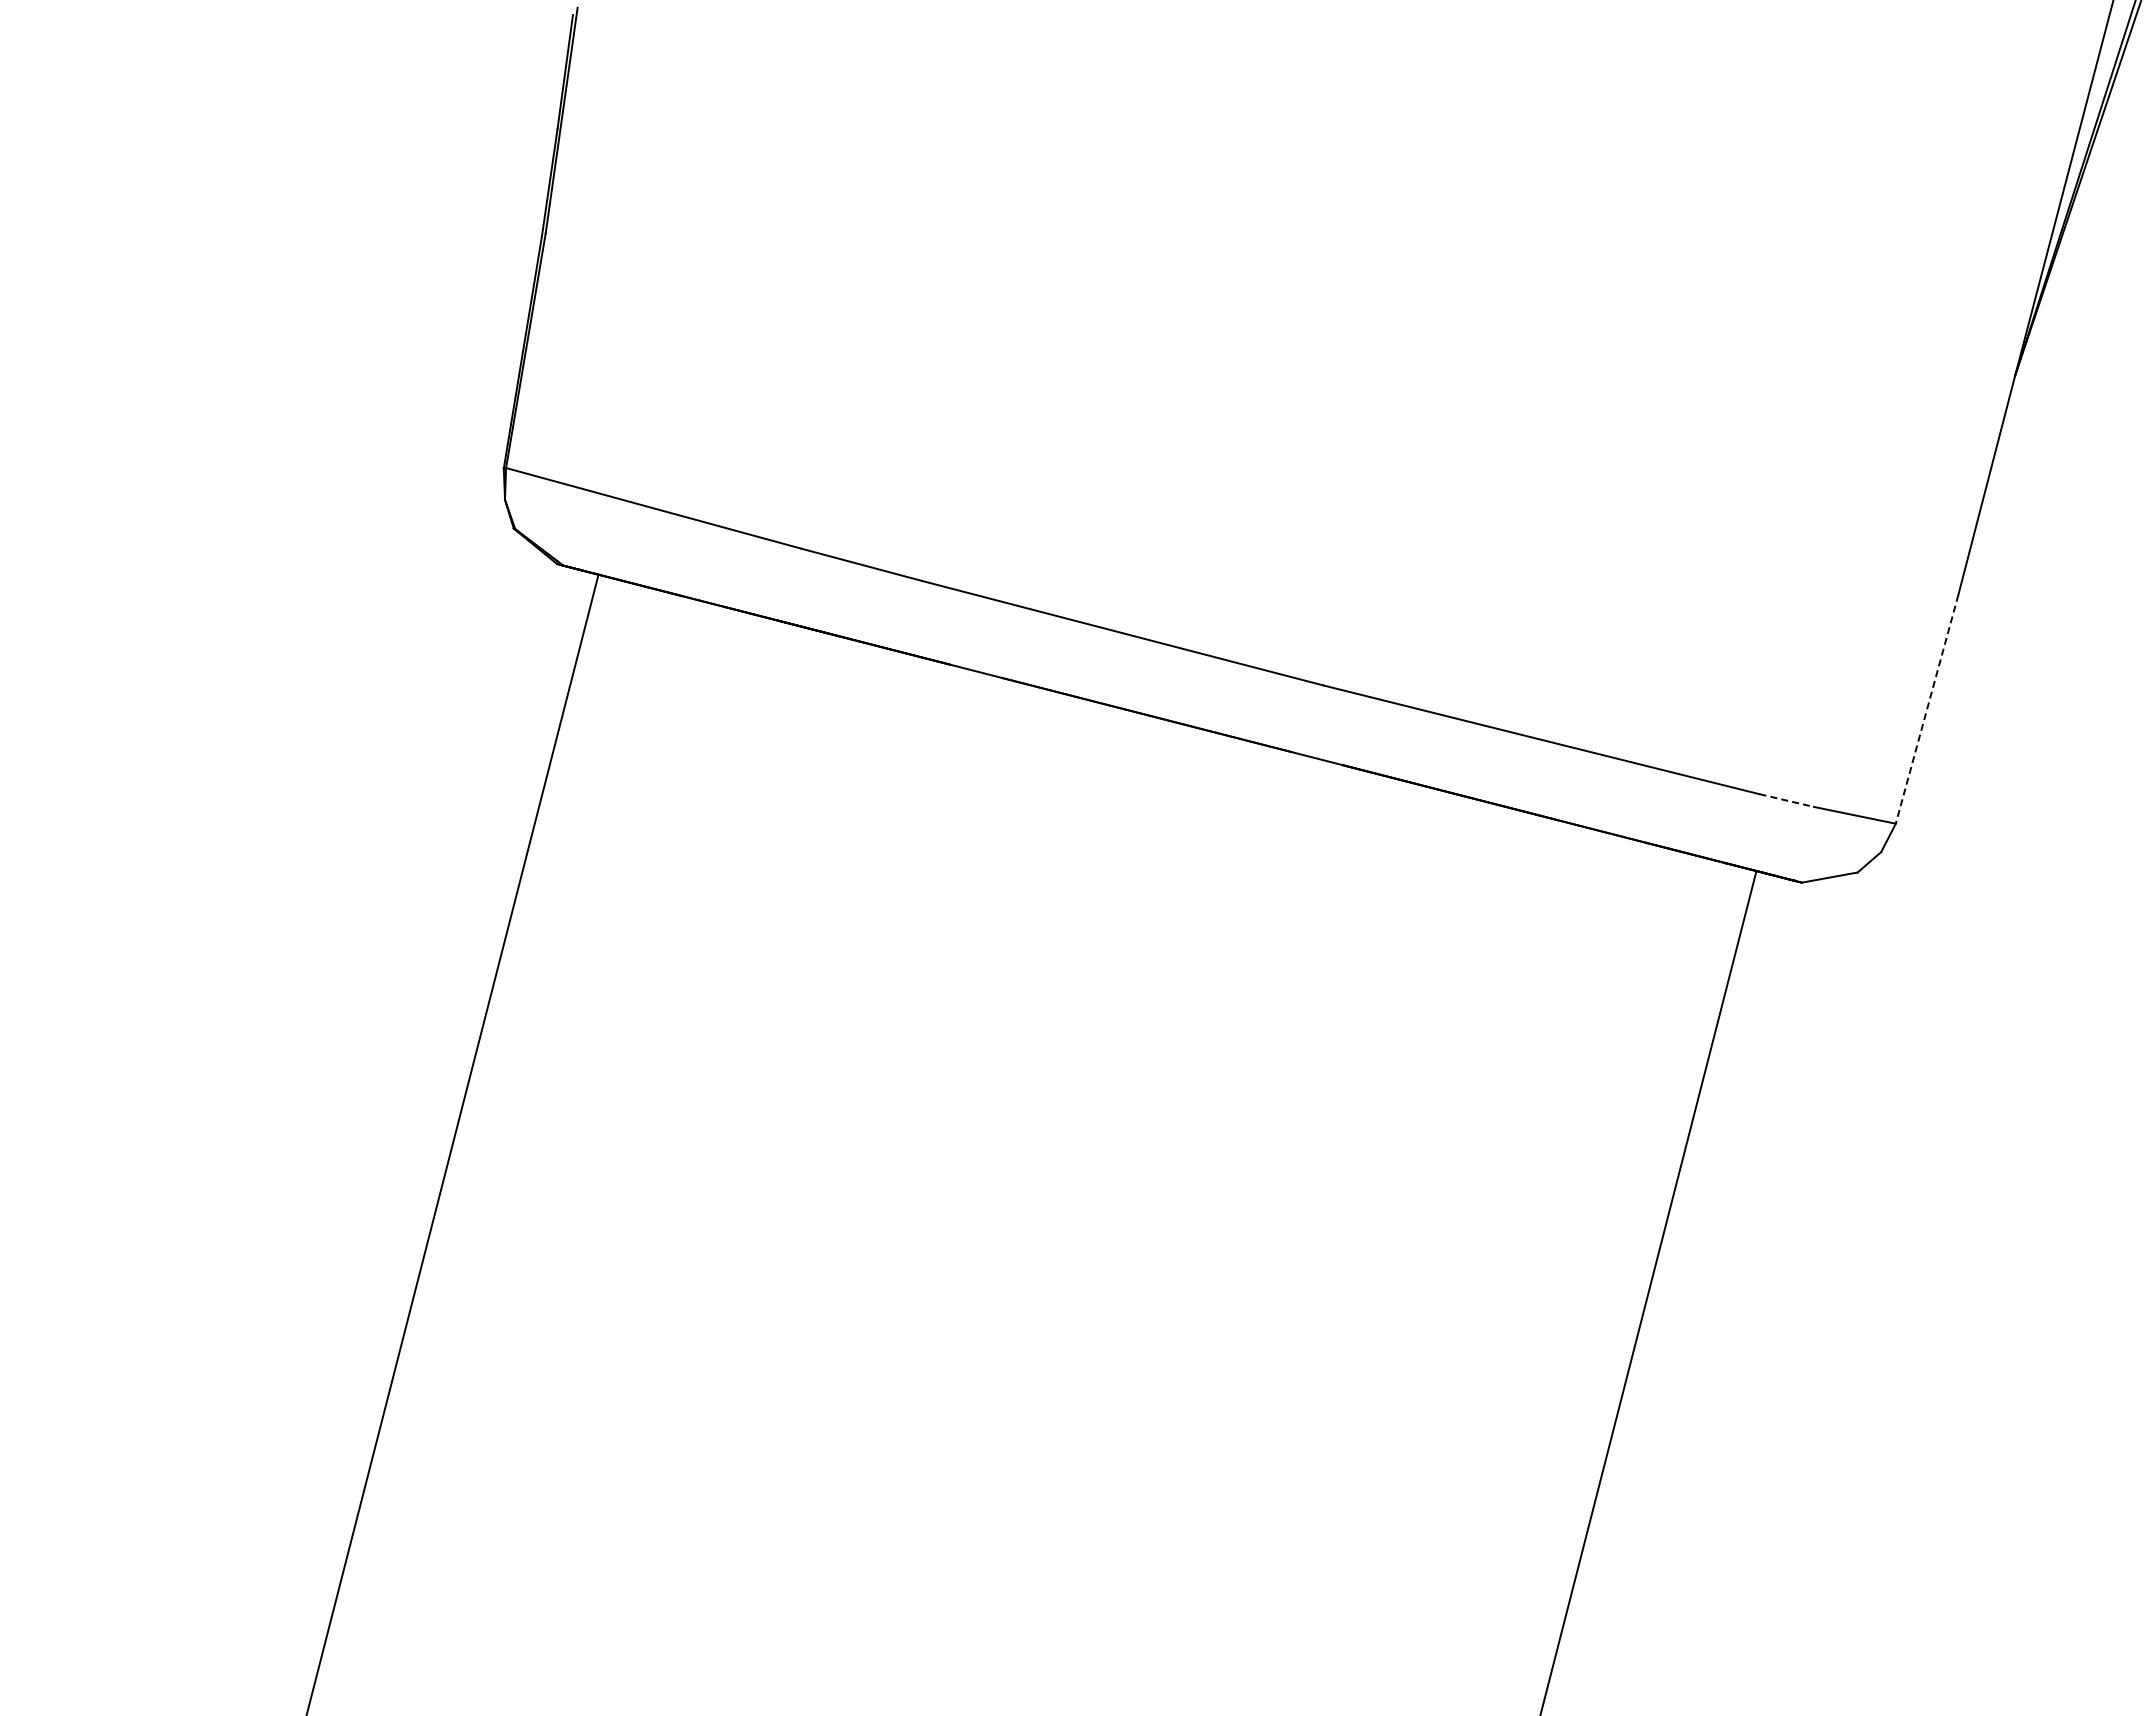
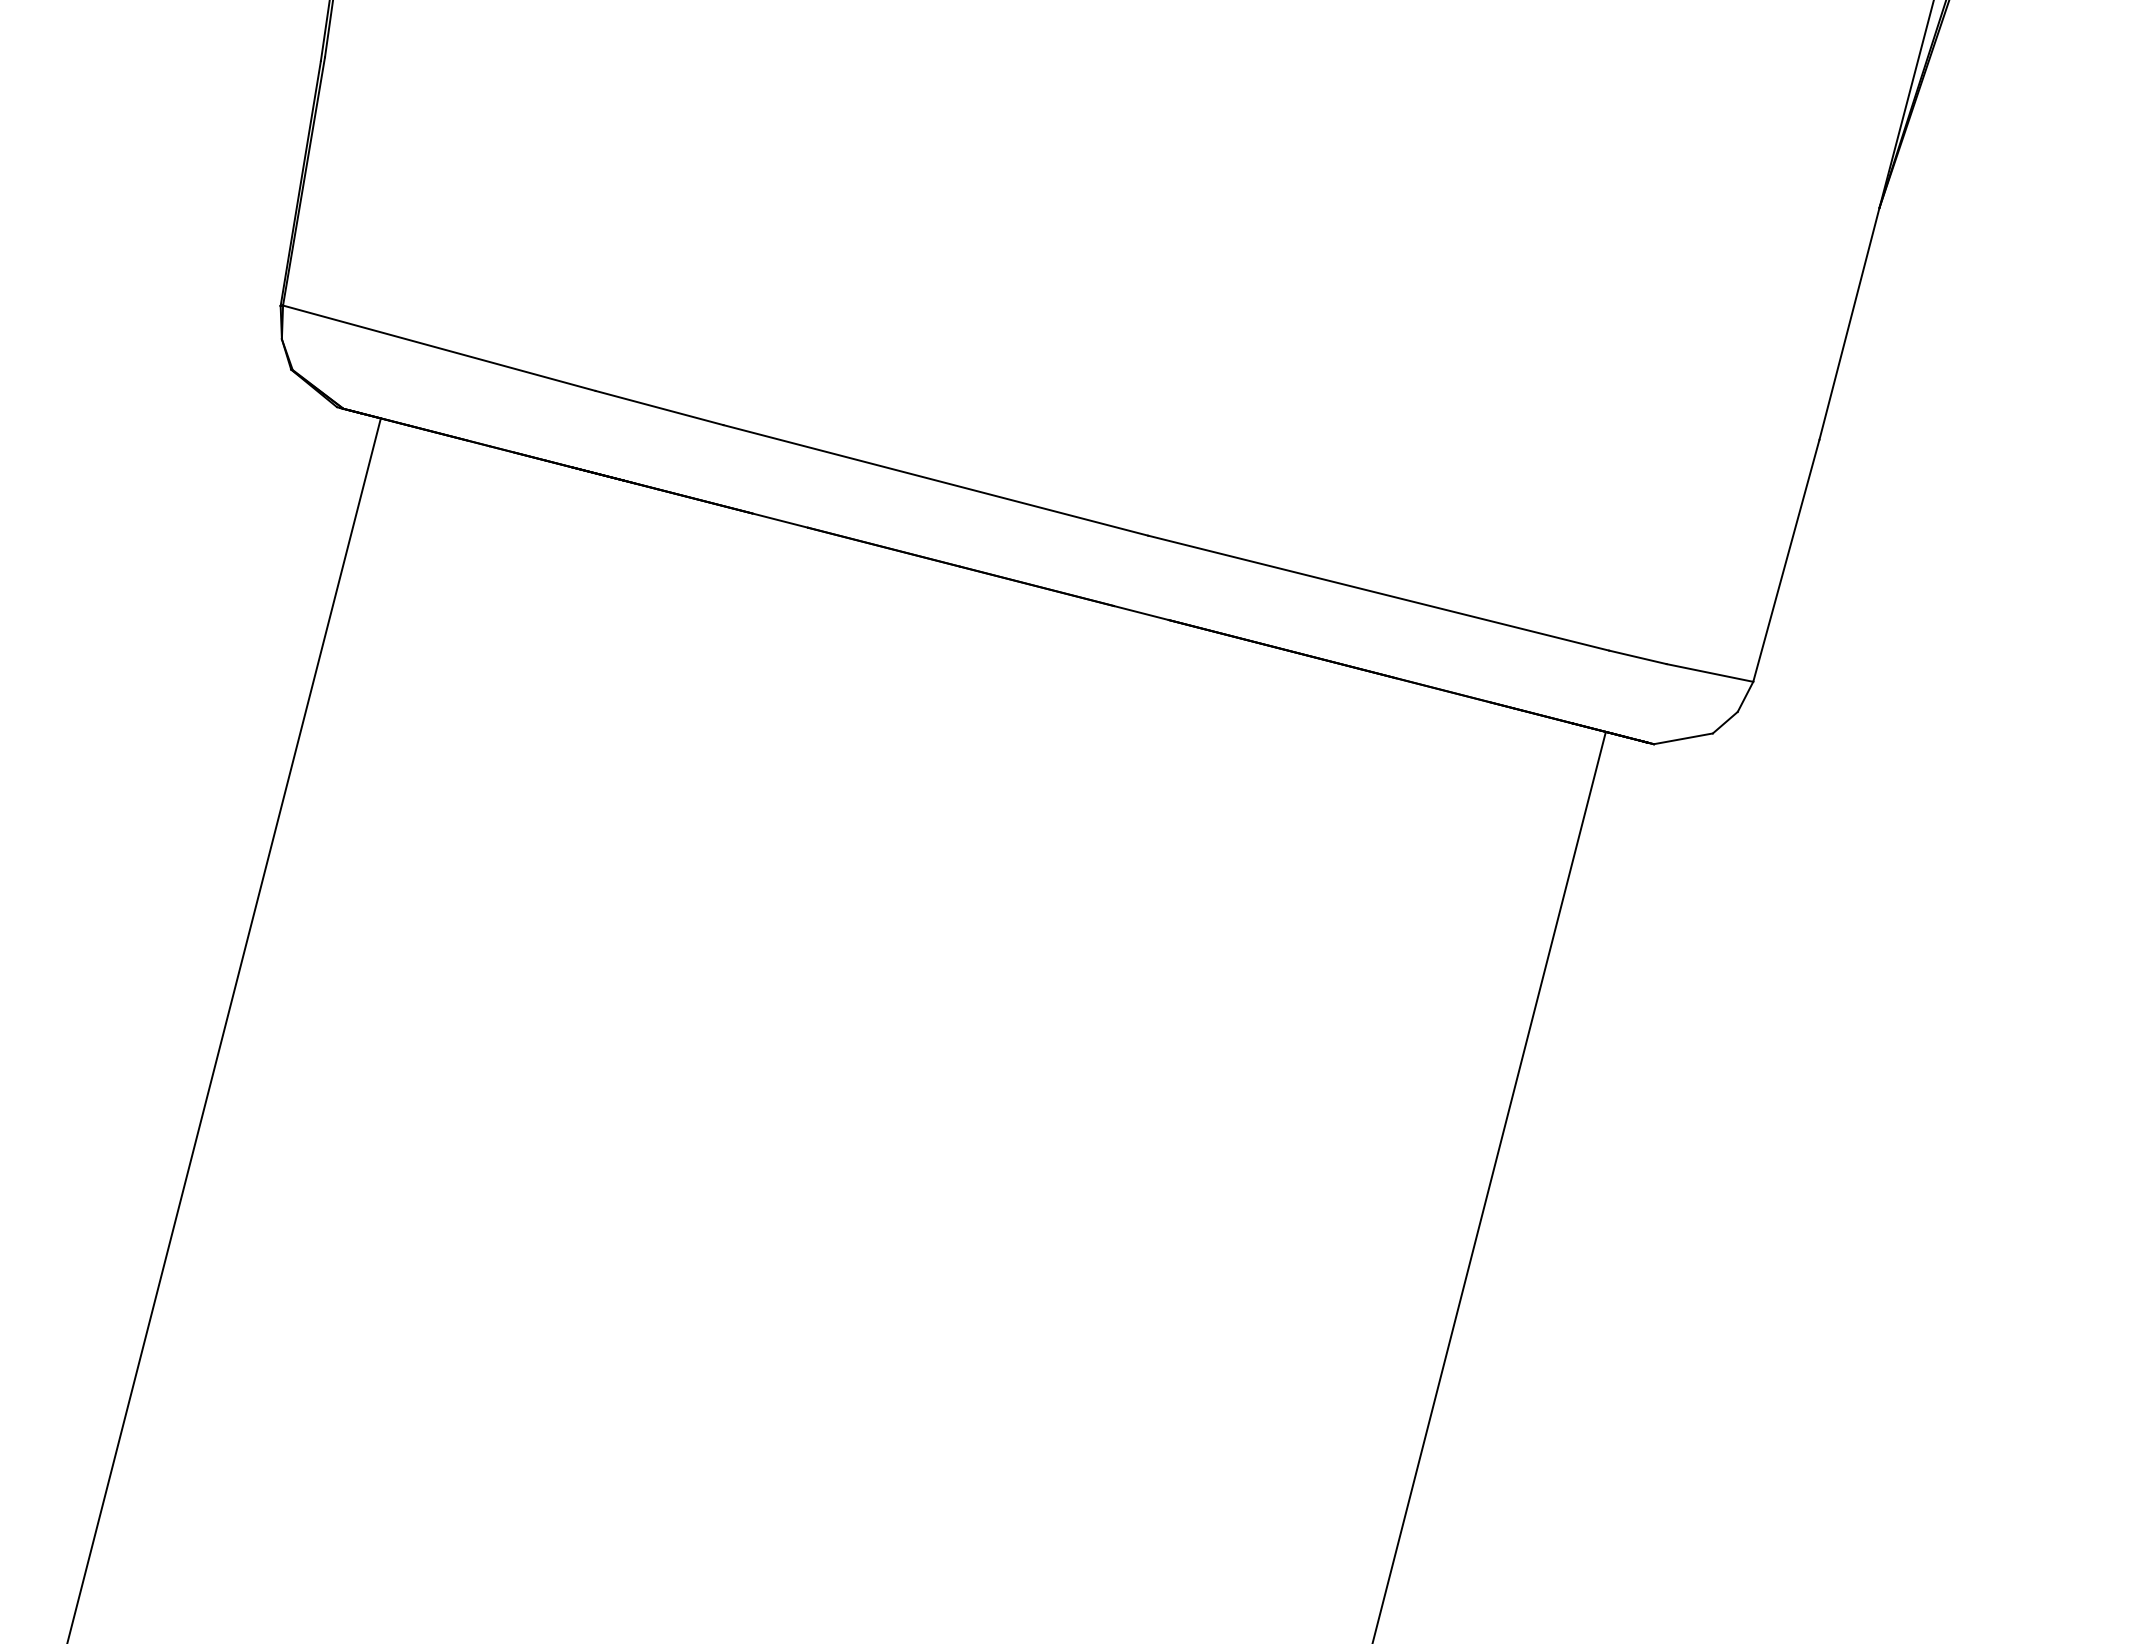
line: (1927, 709) -> (1786, 561), dashed -> solid
line: (1786, 800) -> (1637, 657), dashed -> solid

